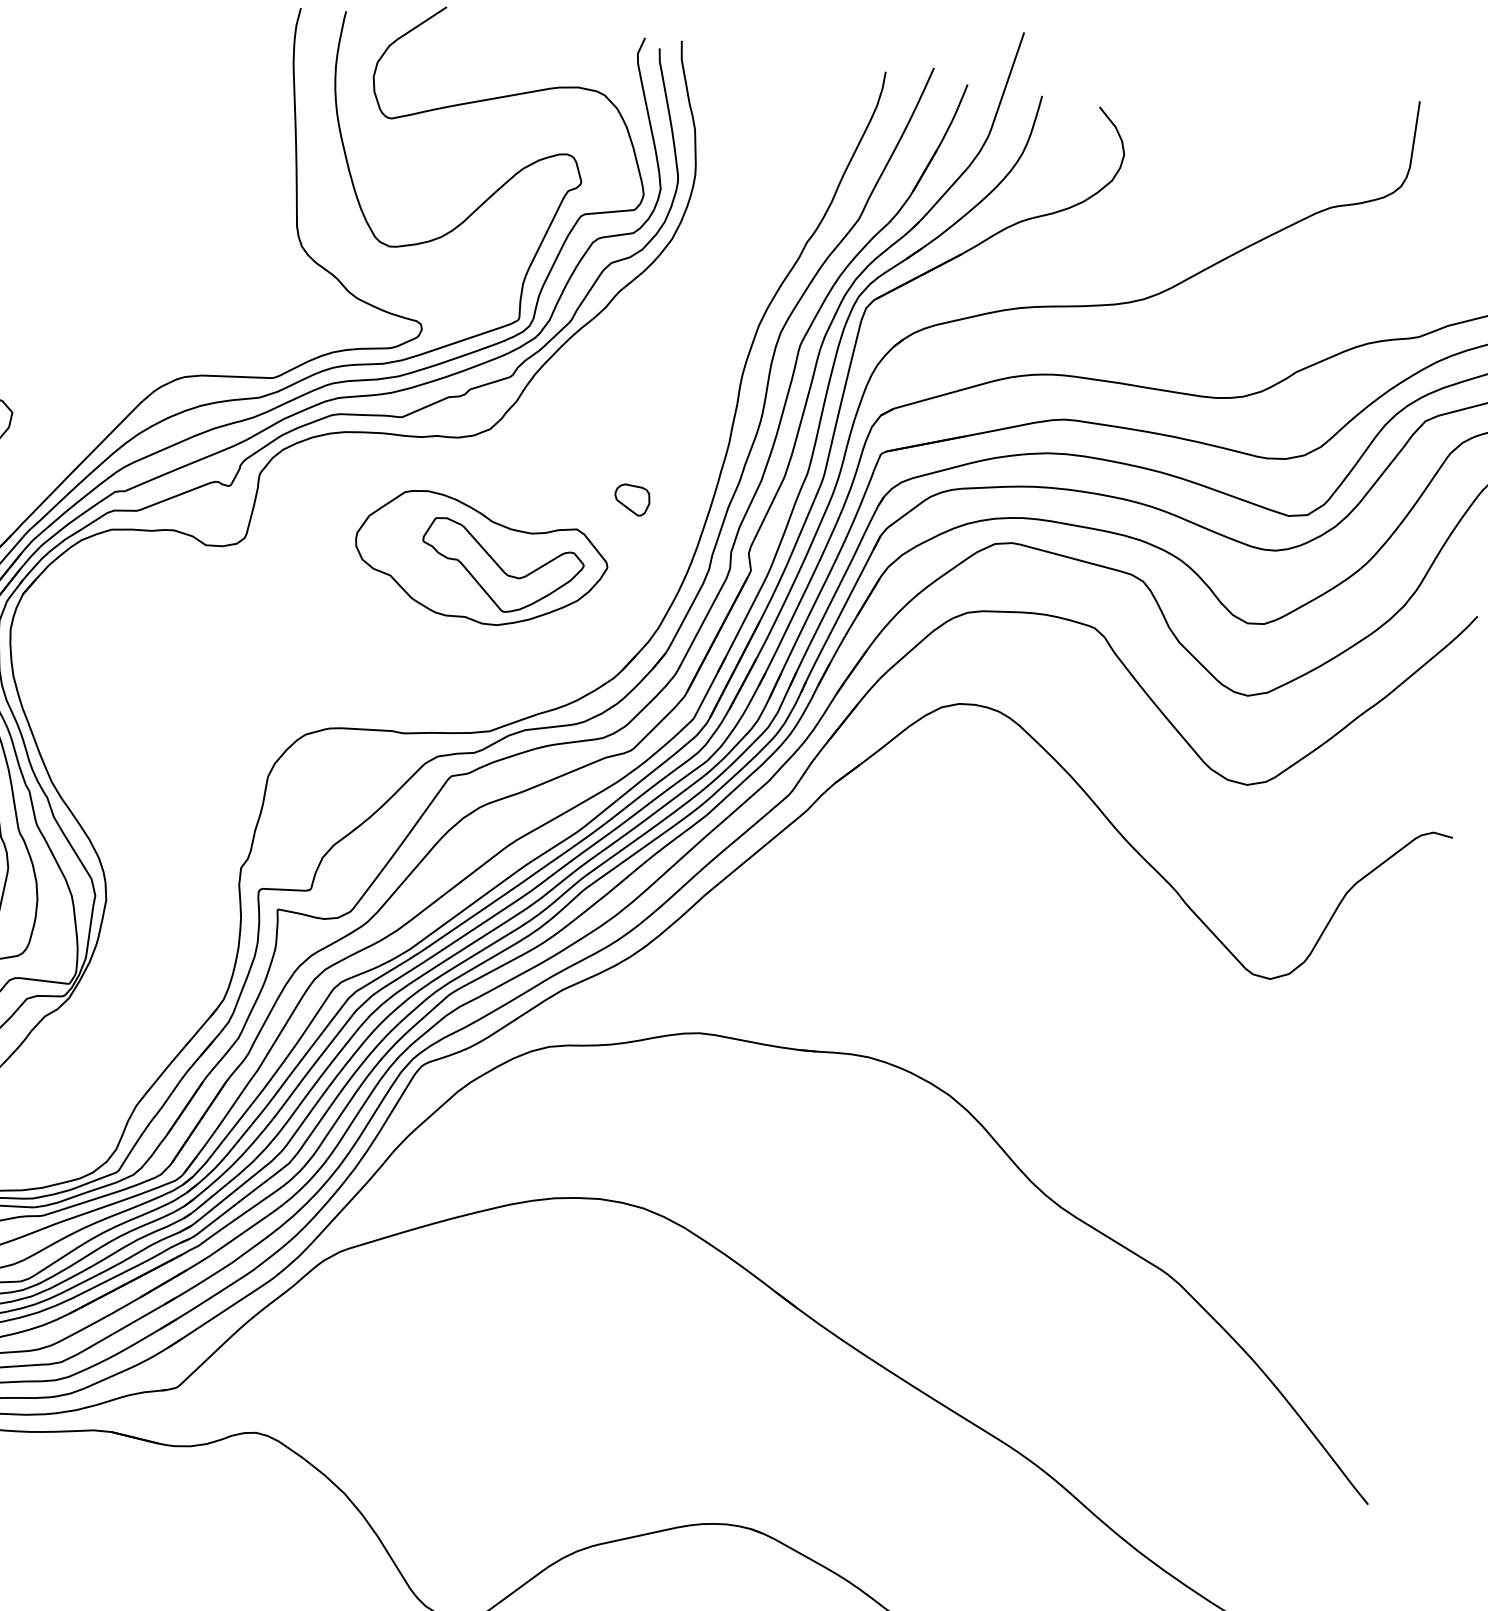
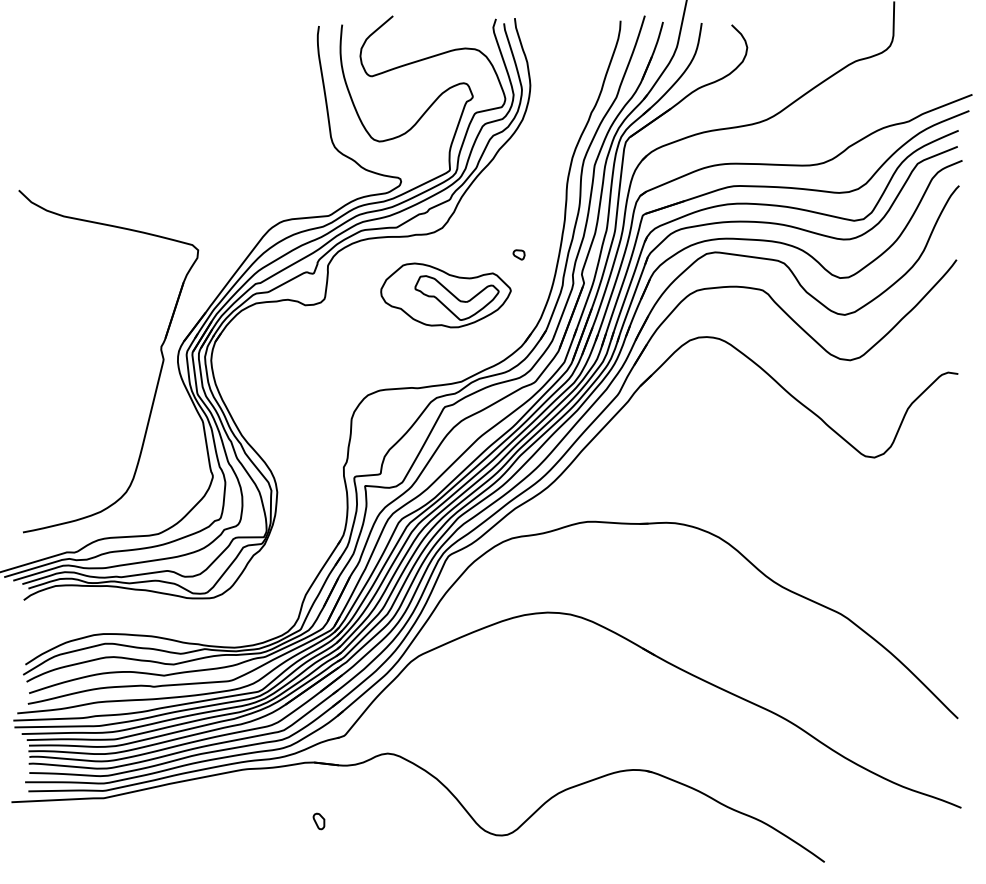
part: (631, 499) -> (518, 254), size x0.62
part: (105, 1547) -> (318, 821), added

